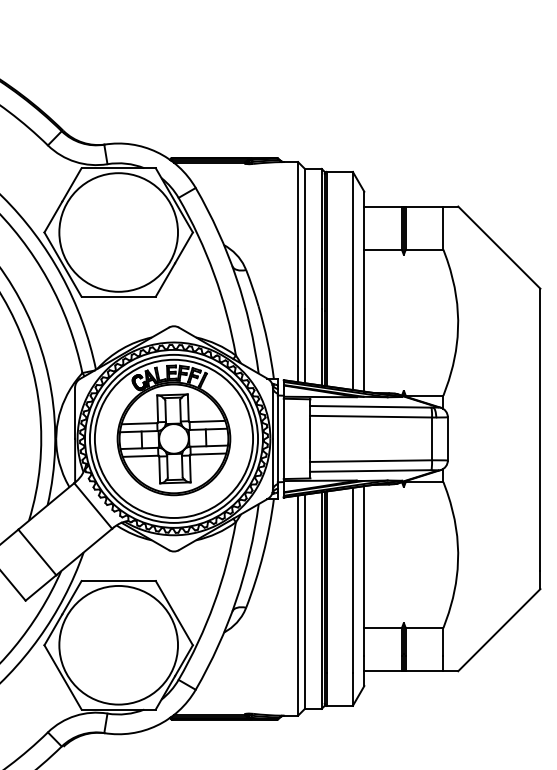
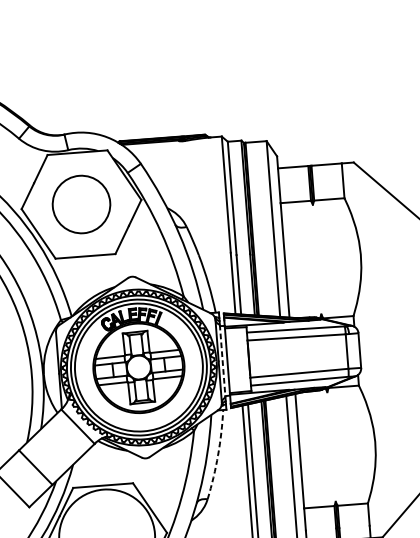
circle: (118, 232) -> (81, 204), size x0.6
line: (277, 439) -> (222, 361), solid -> dashed
arc: (263, 554) -> (218, 455), solid -> dashed

